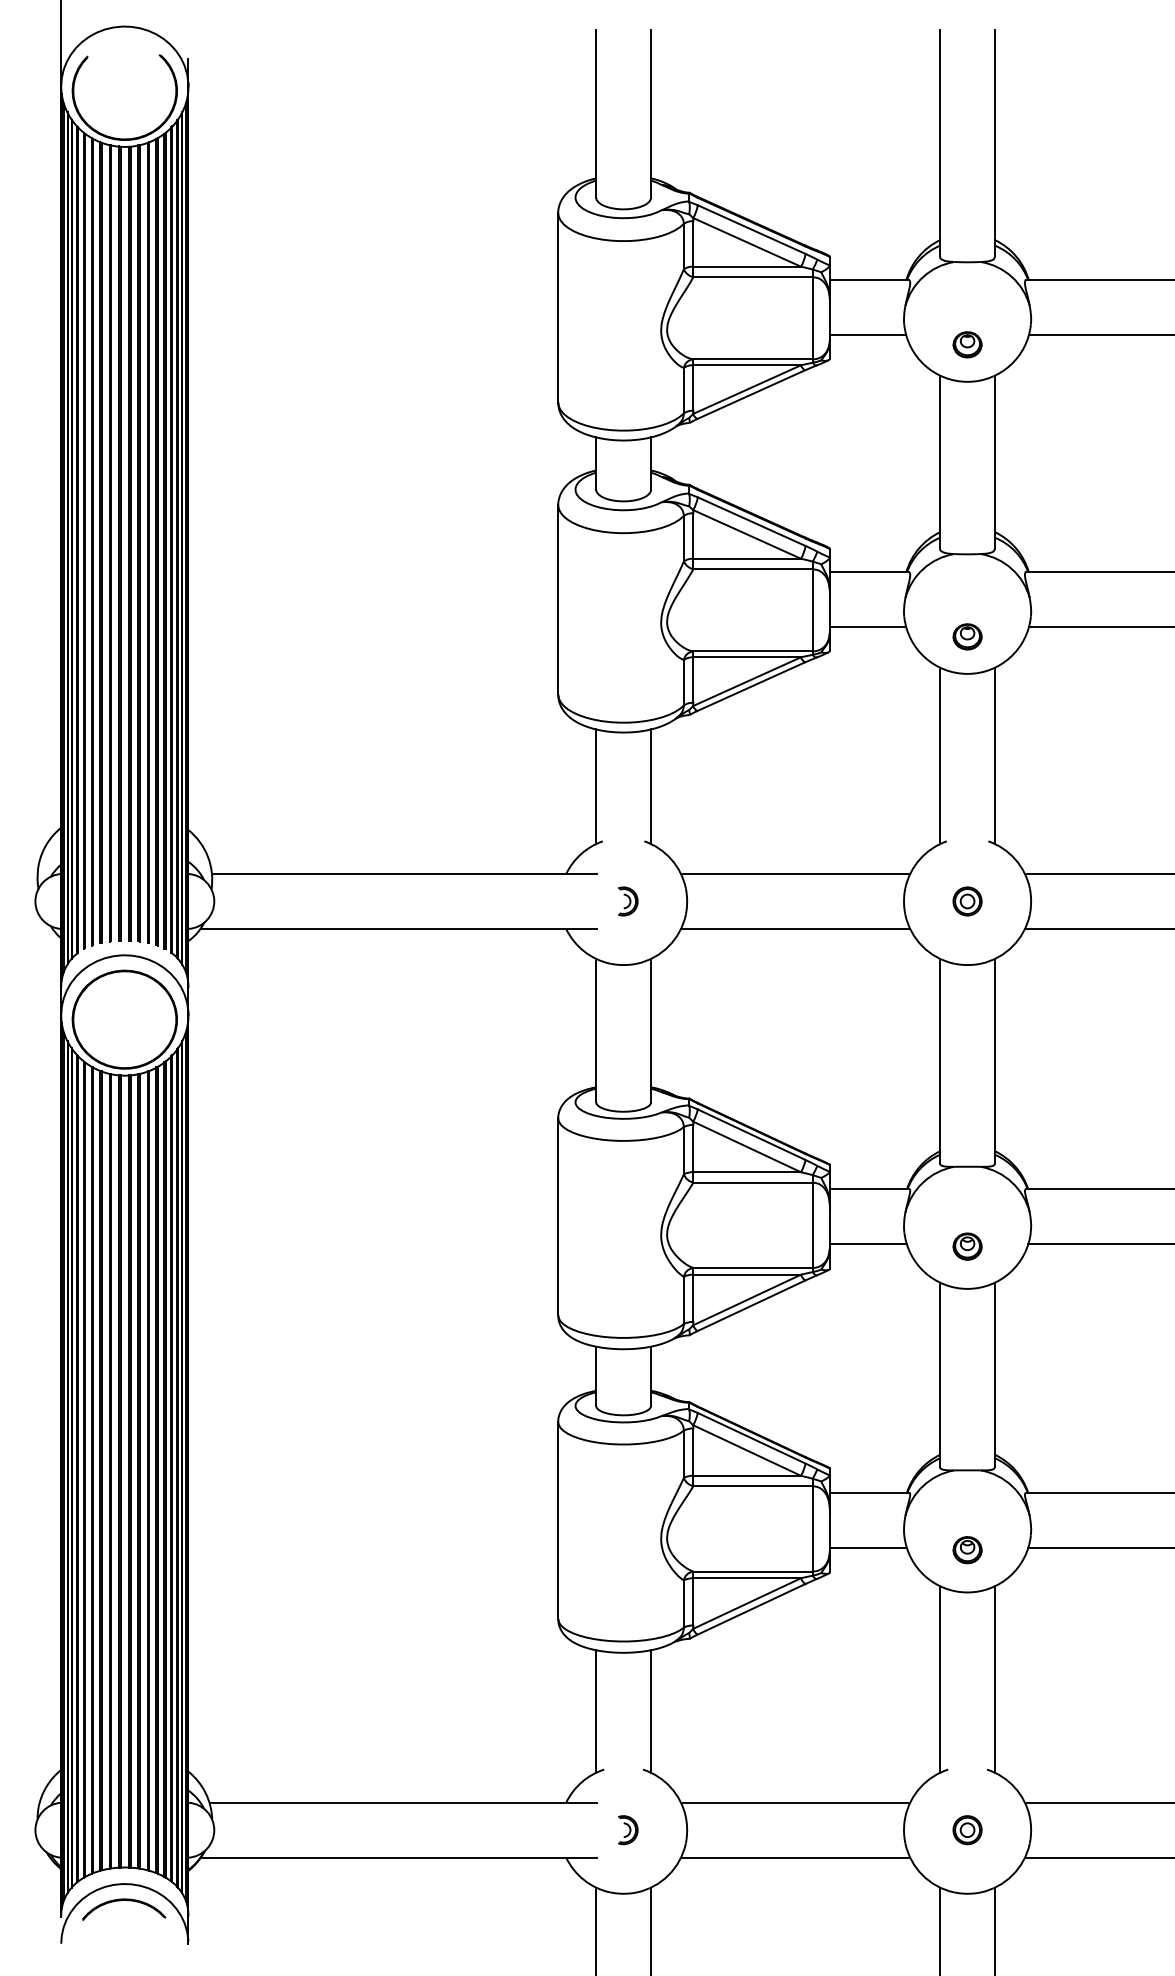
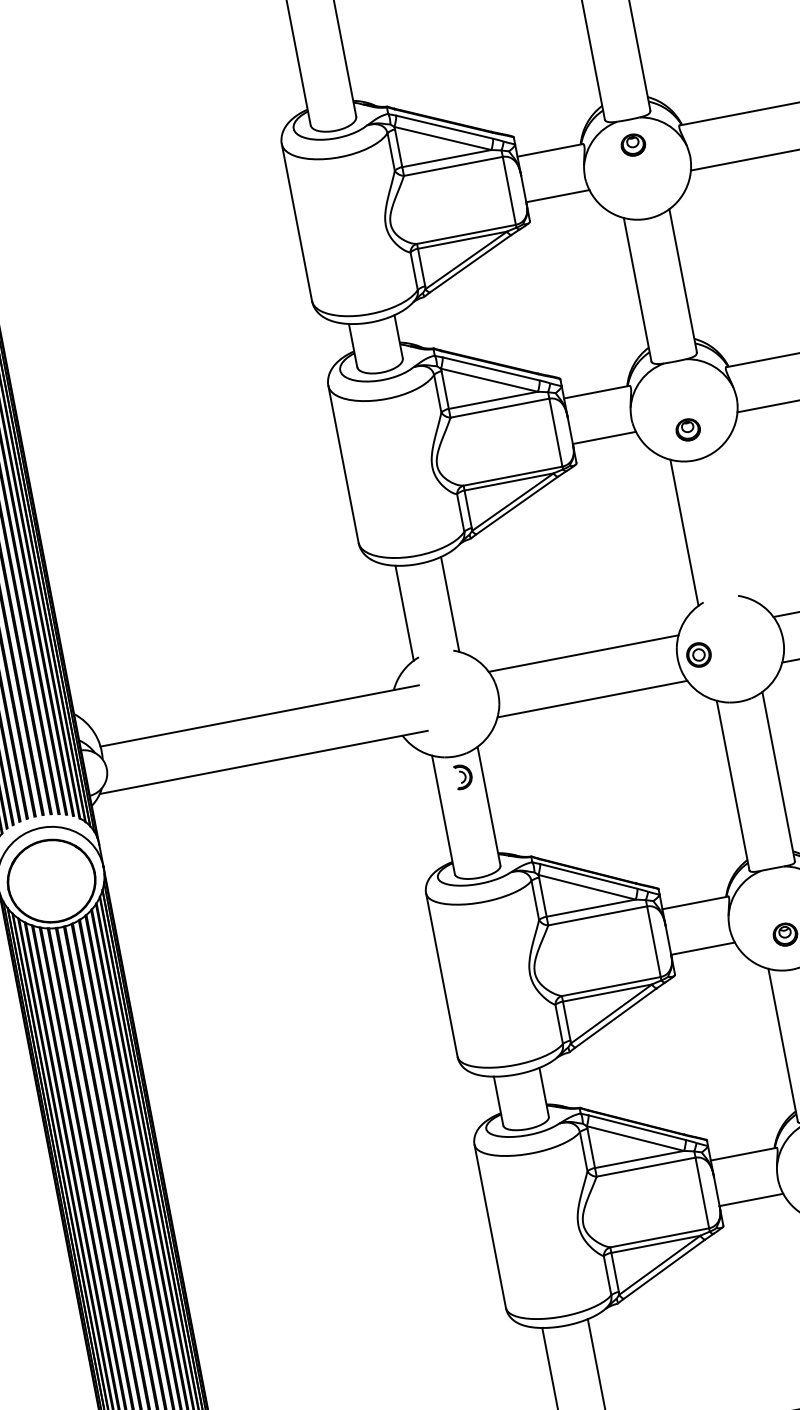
part: (967, 344) -> (633, 144), moved
line: (995, 755) -> (730, 523), removed
part: (628, 901) -> (463, 776), moved
part: (967, 901) -> (698, 655), moved

